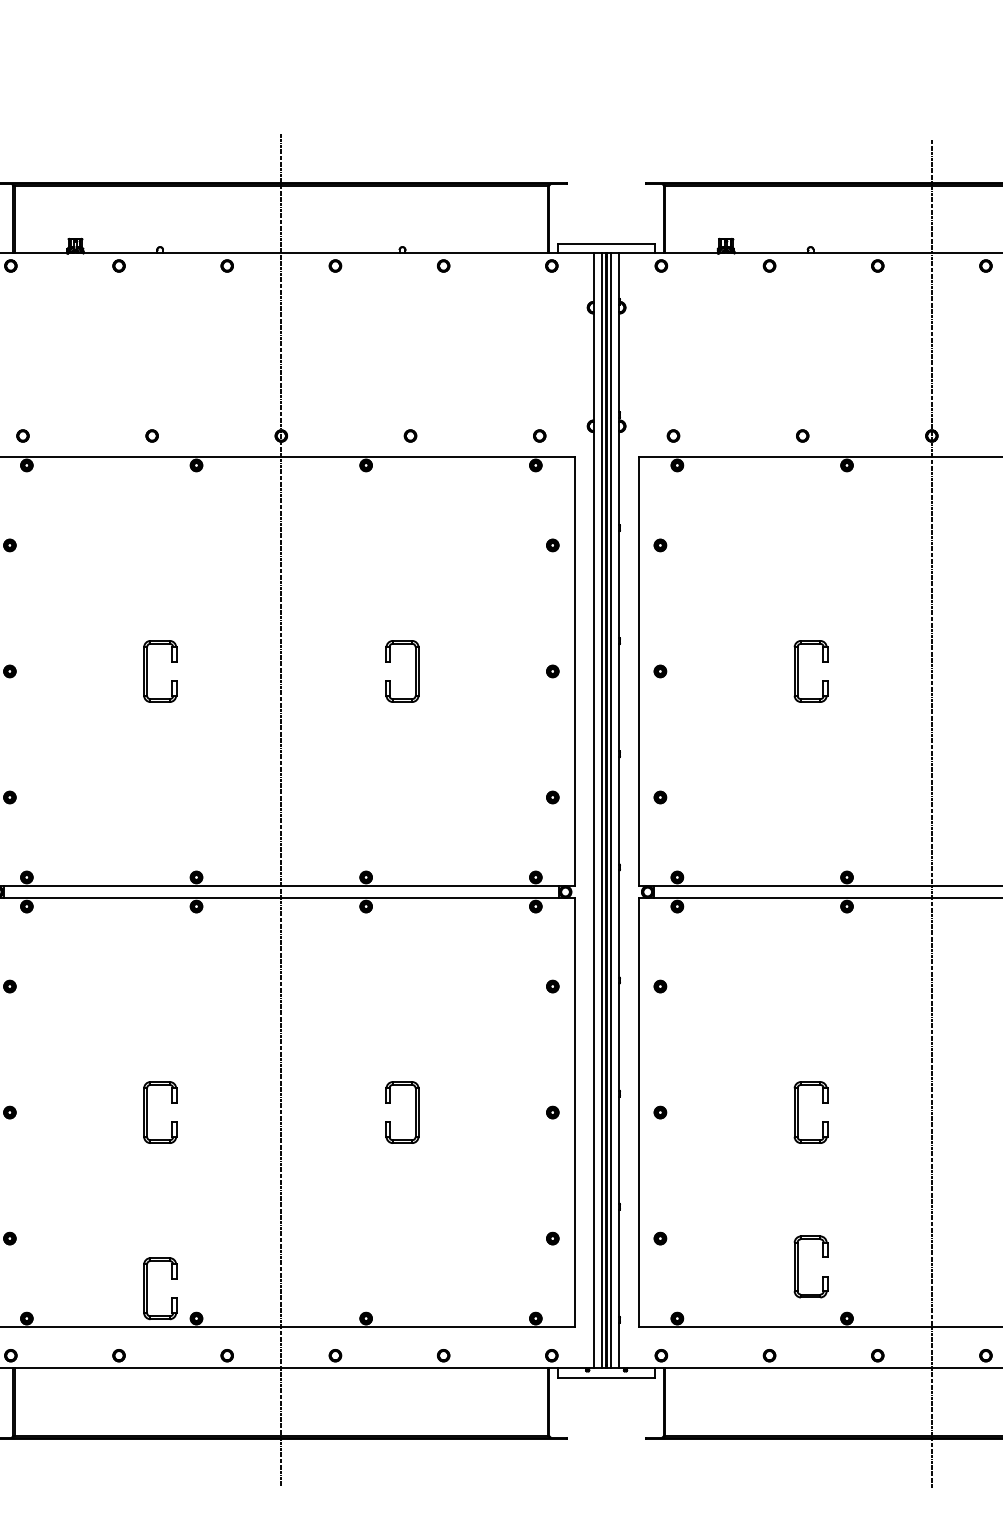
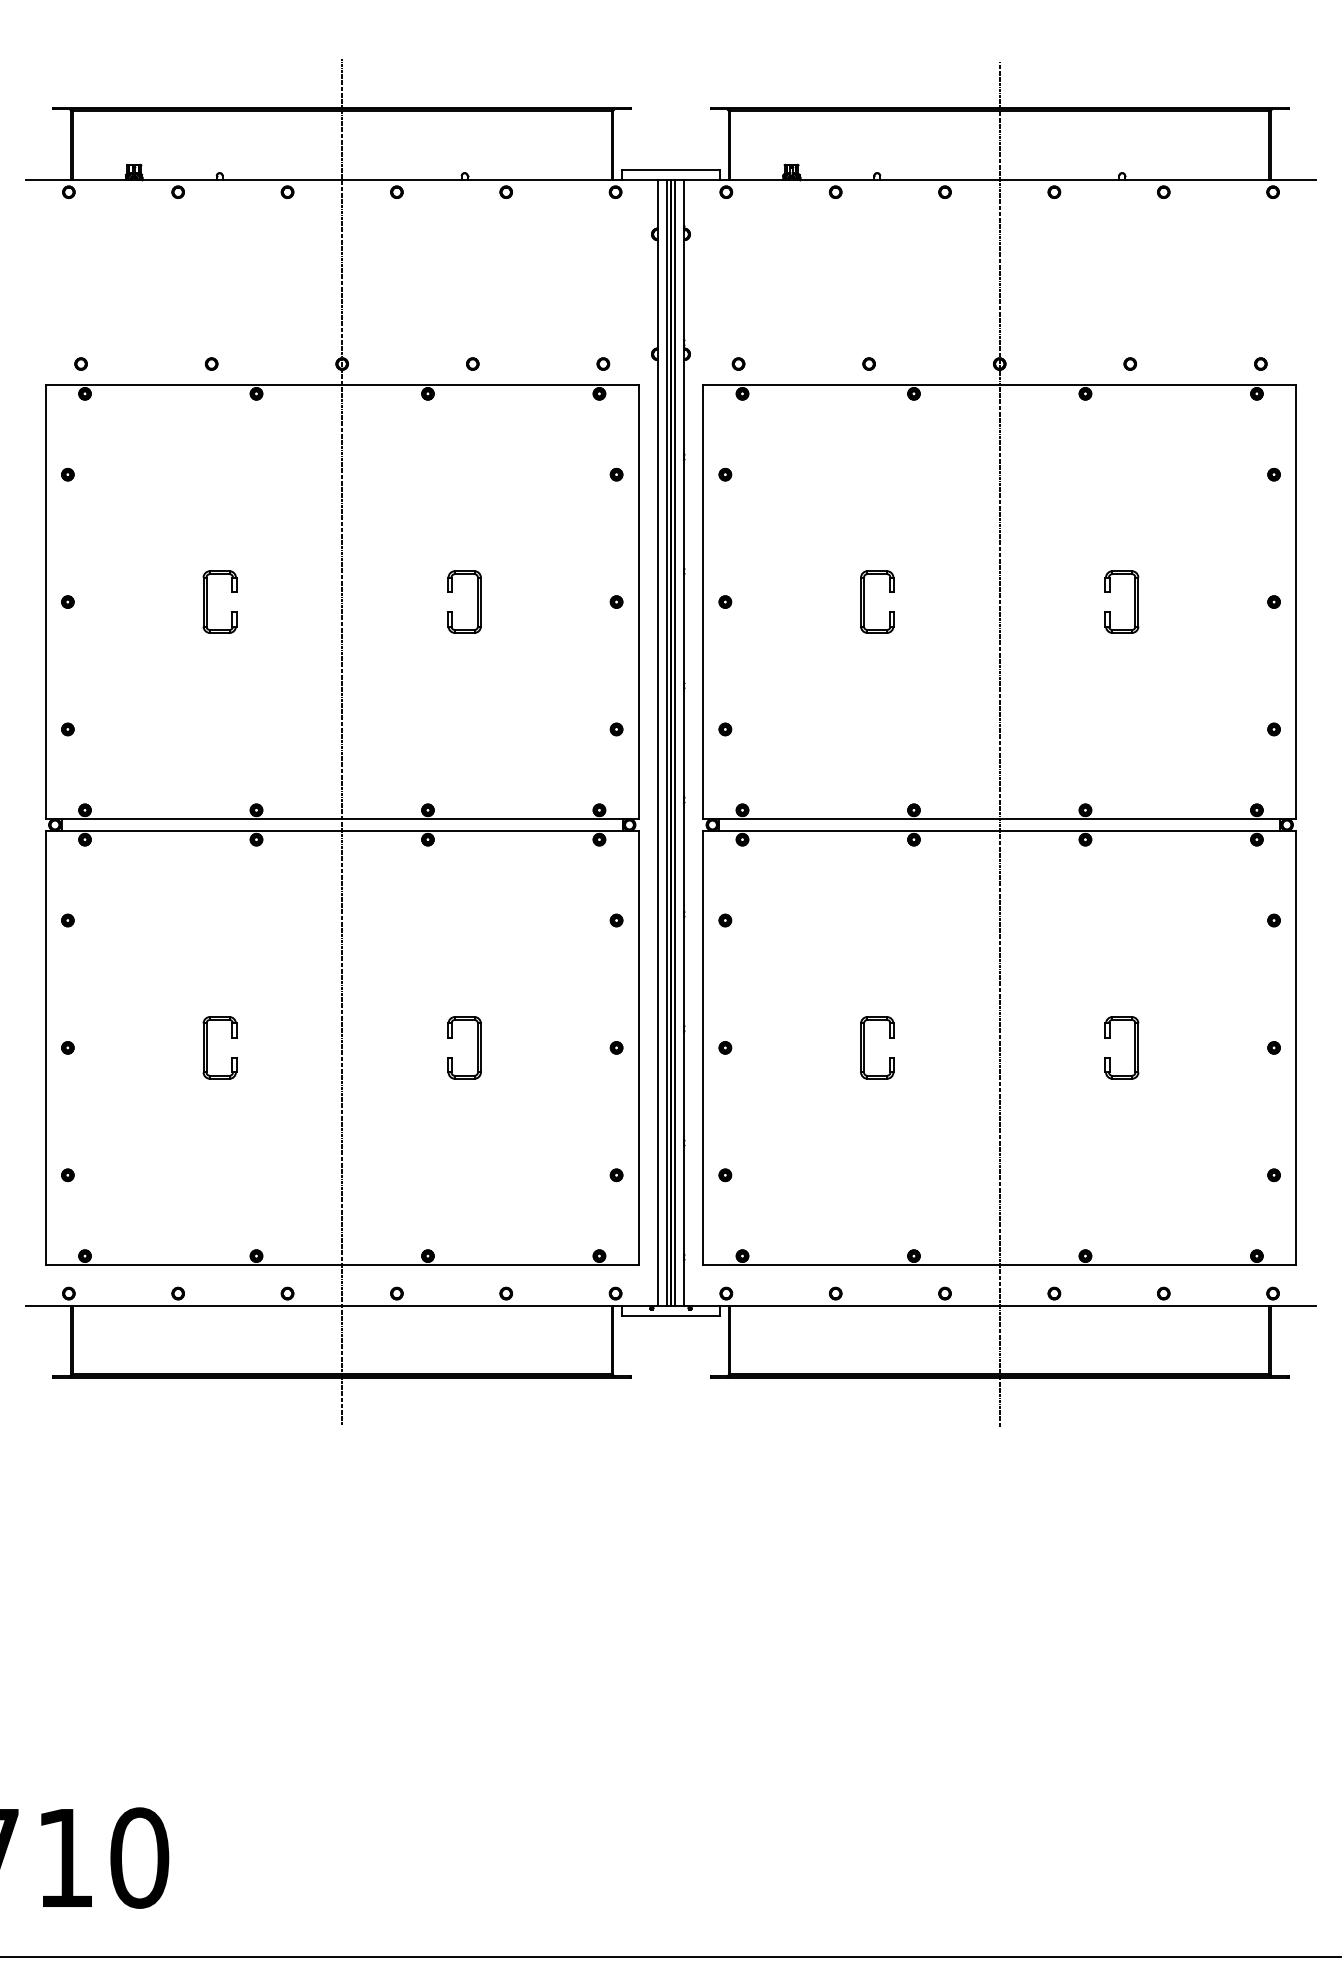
part: (798, 1266) -> (864, 1203), removed
part: (148, 1288) -> (207, 1225), removed

